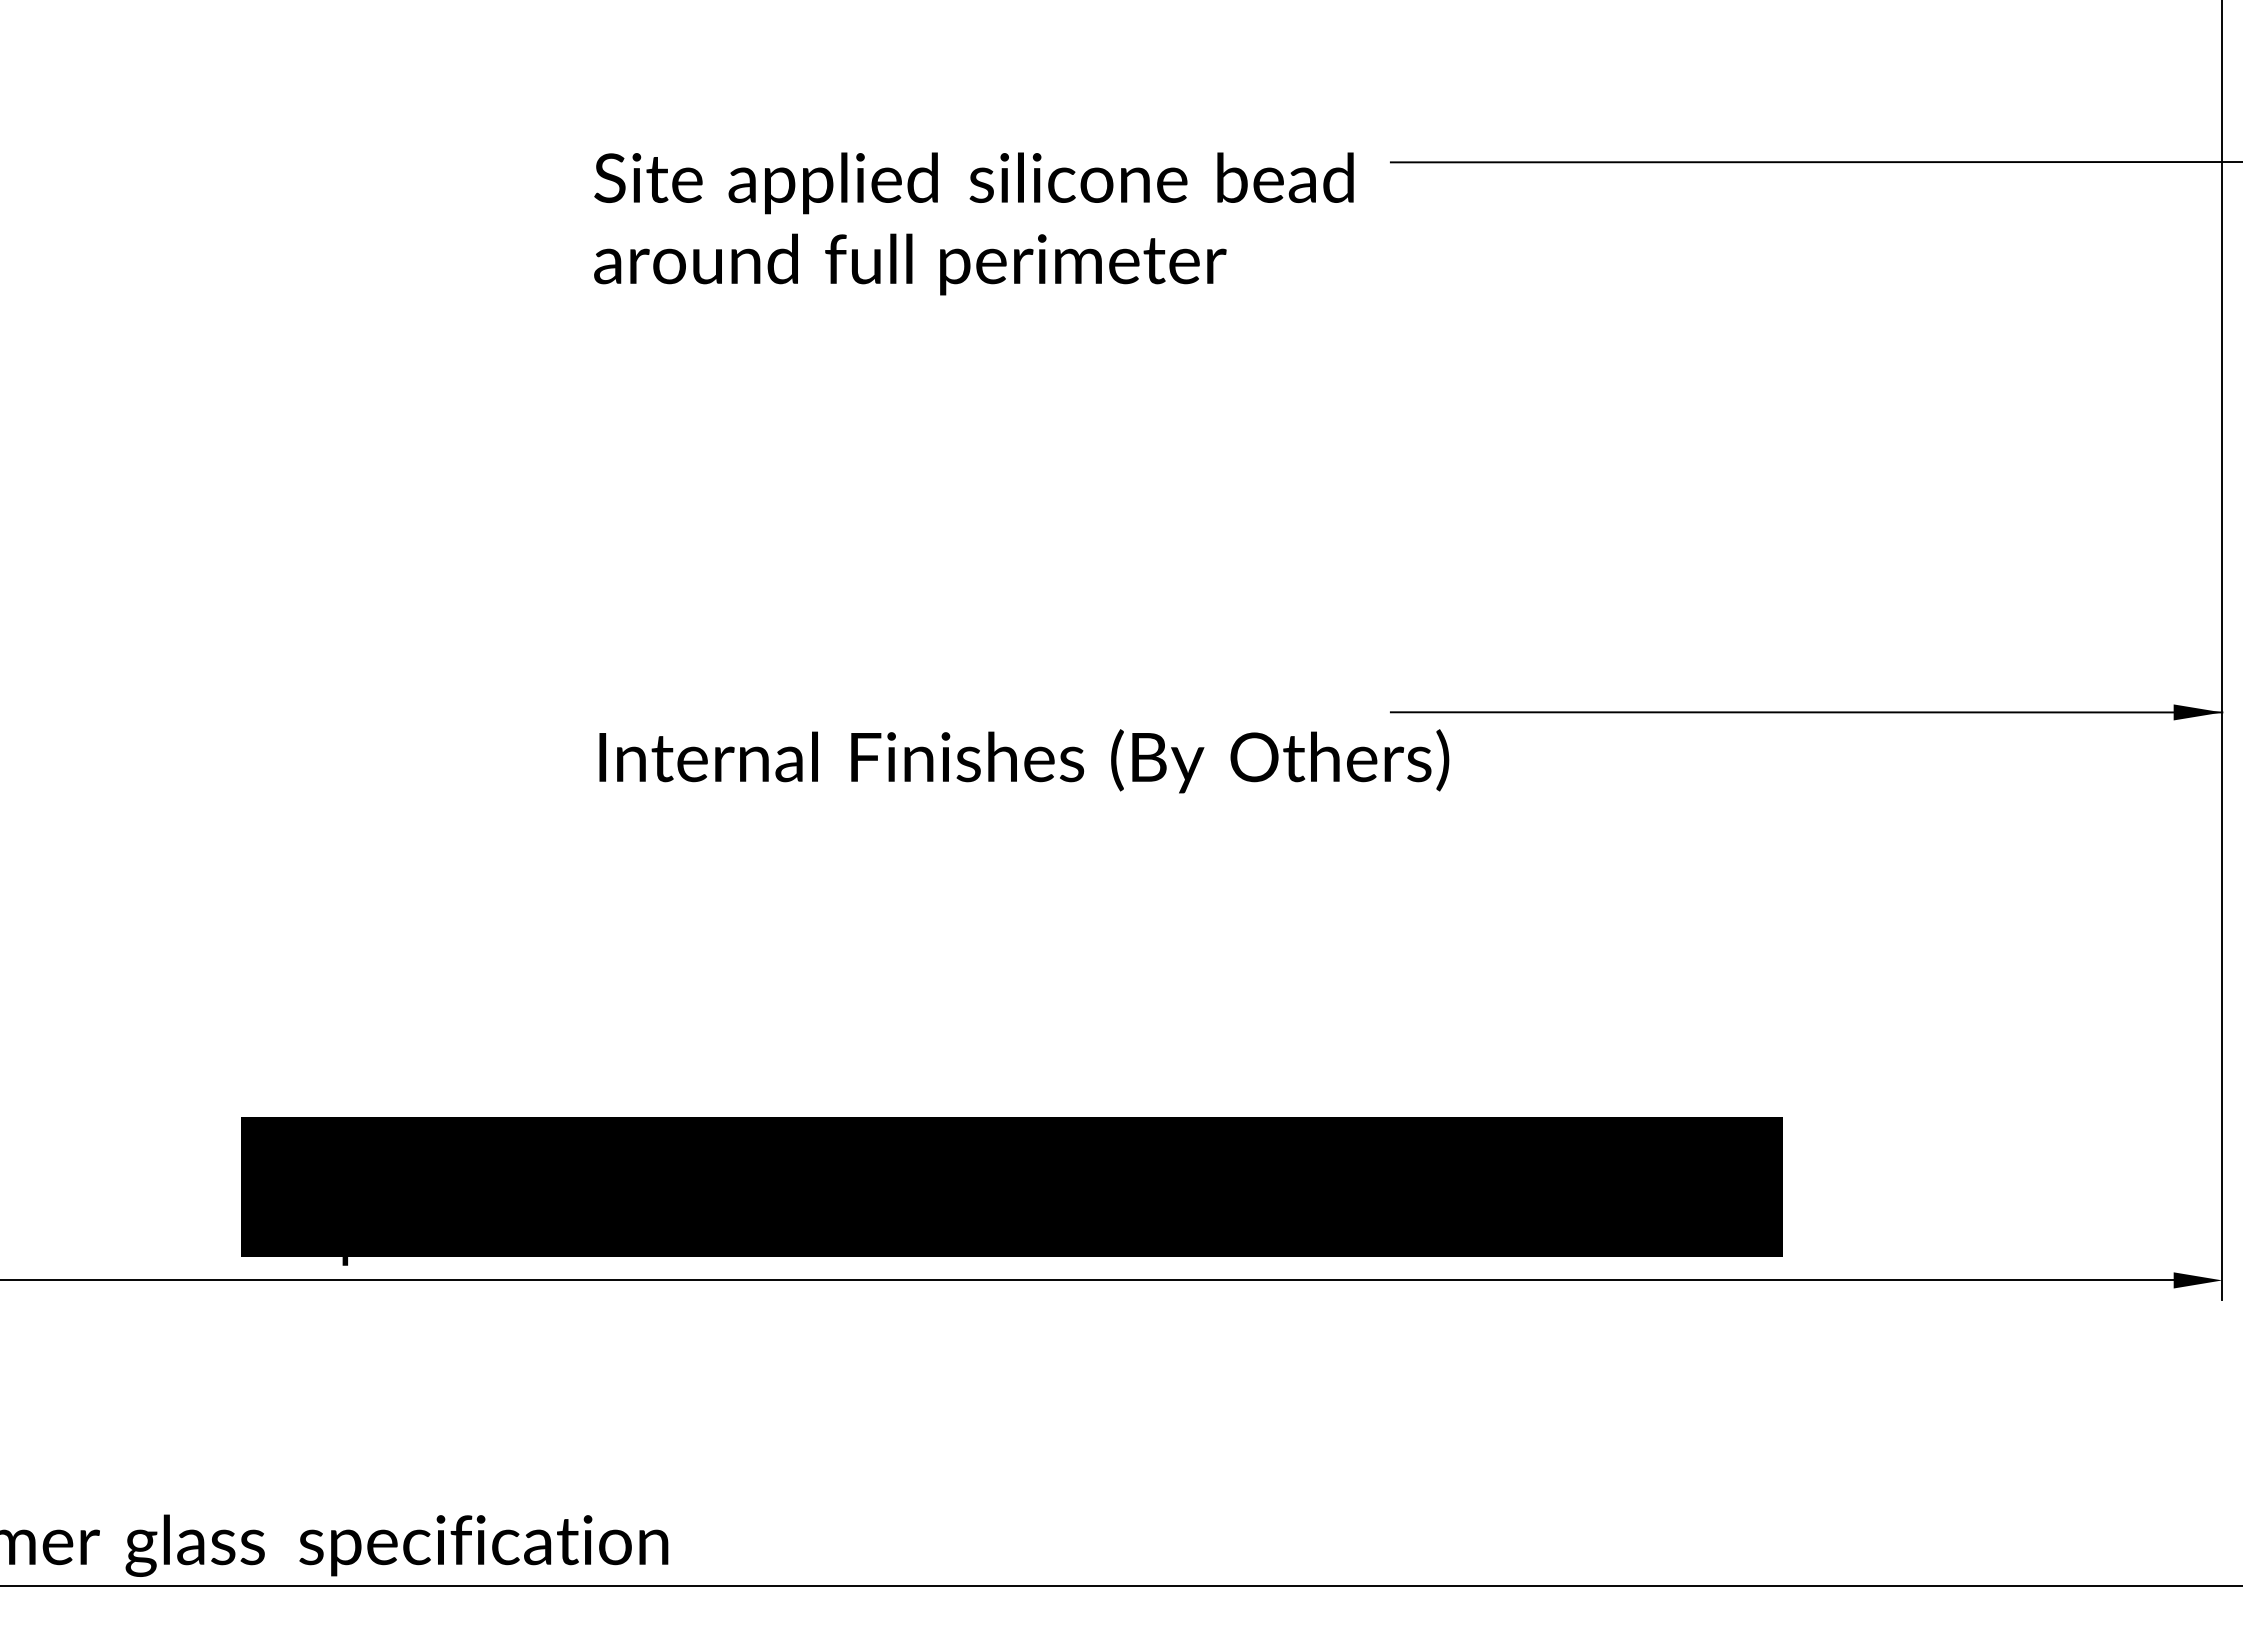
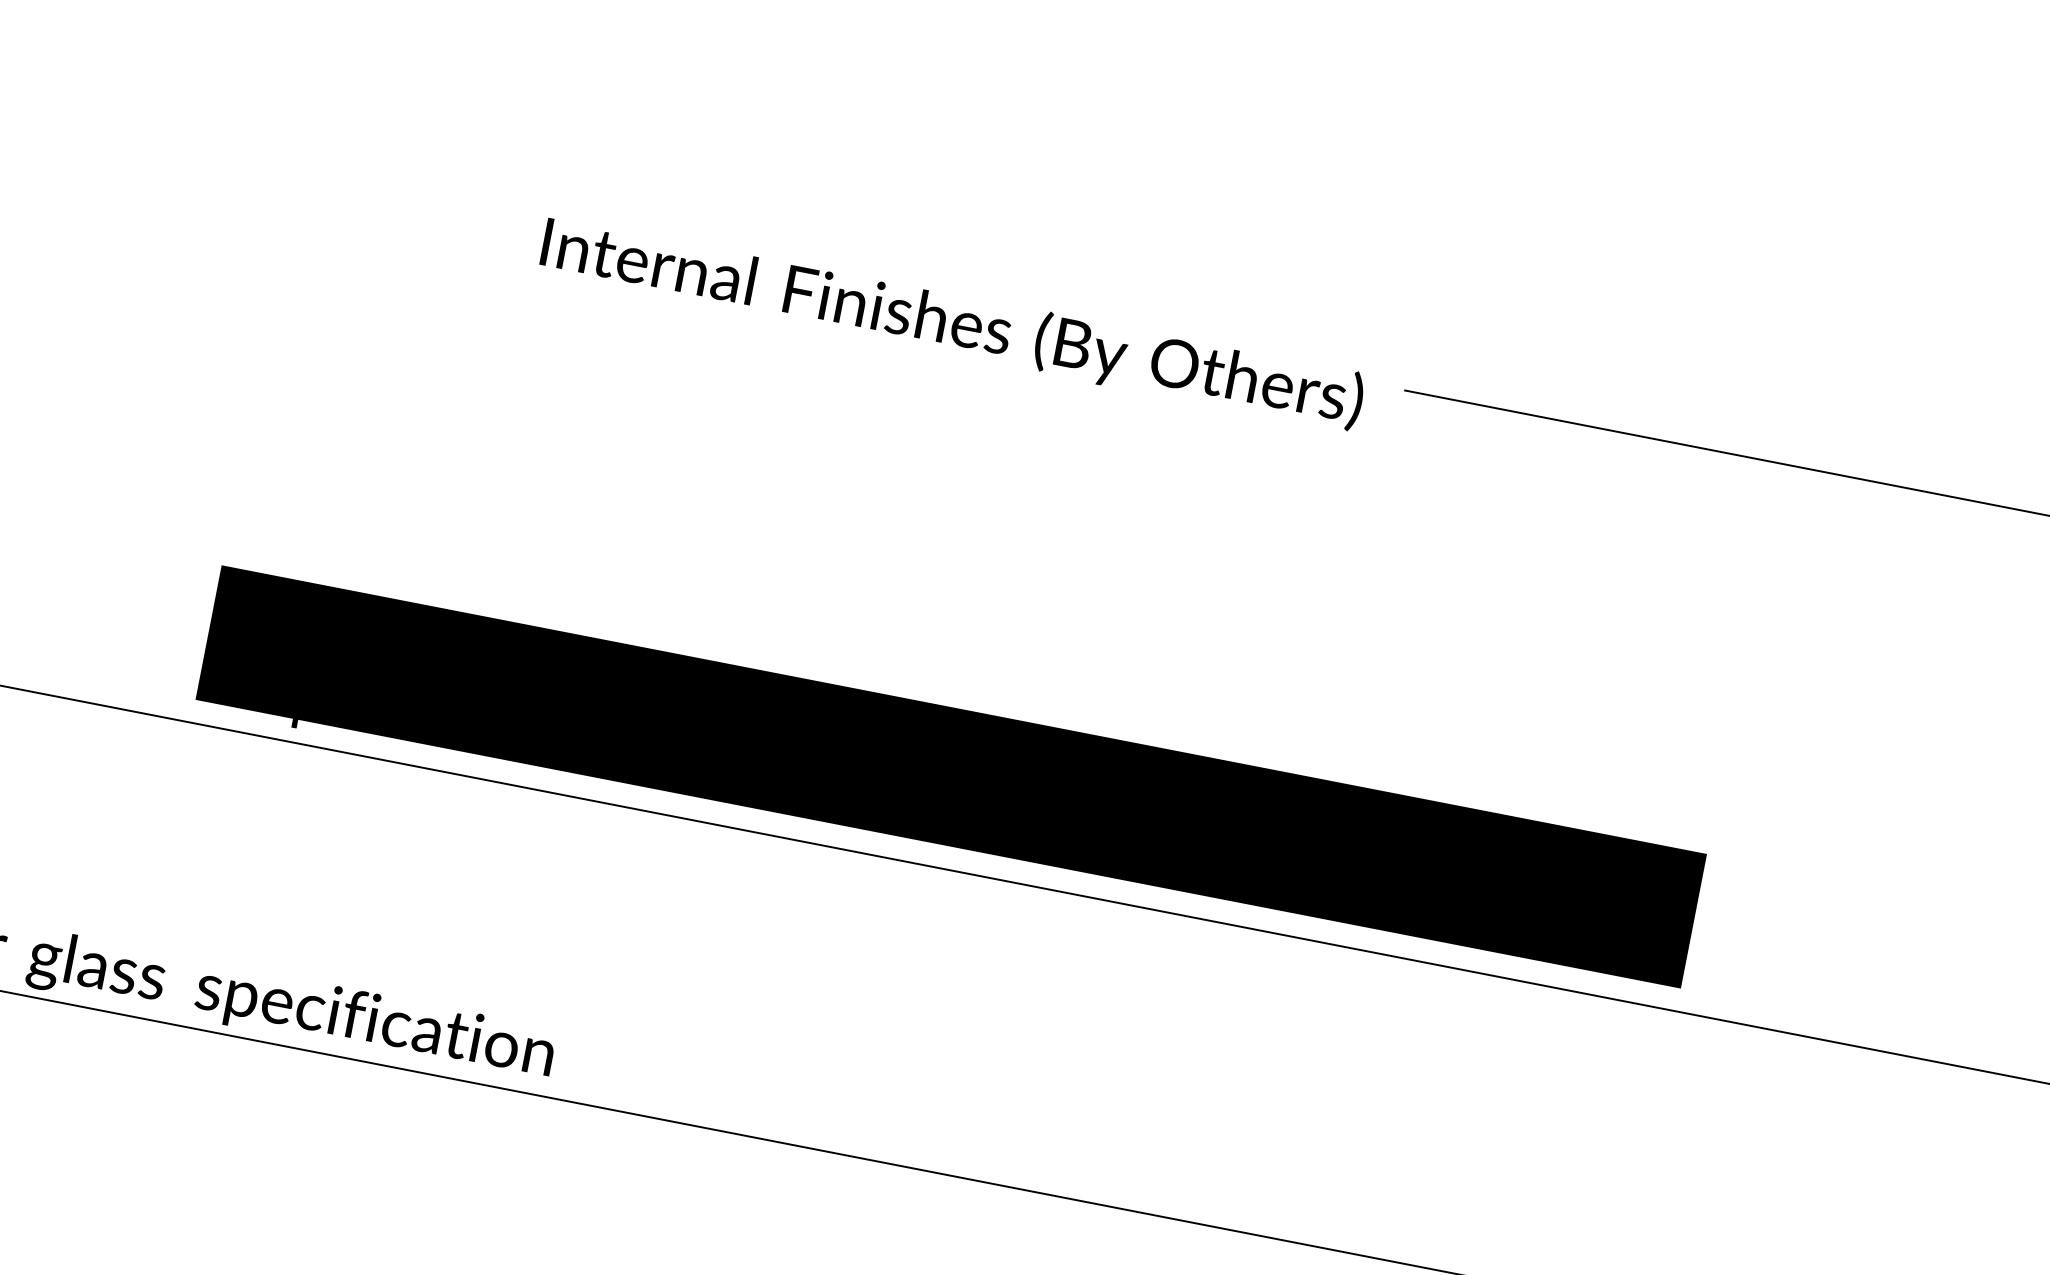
text: (1024, 761) -> (952, 324), moved

